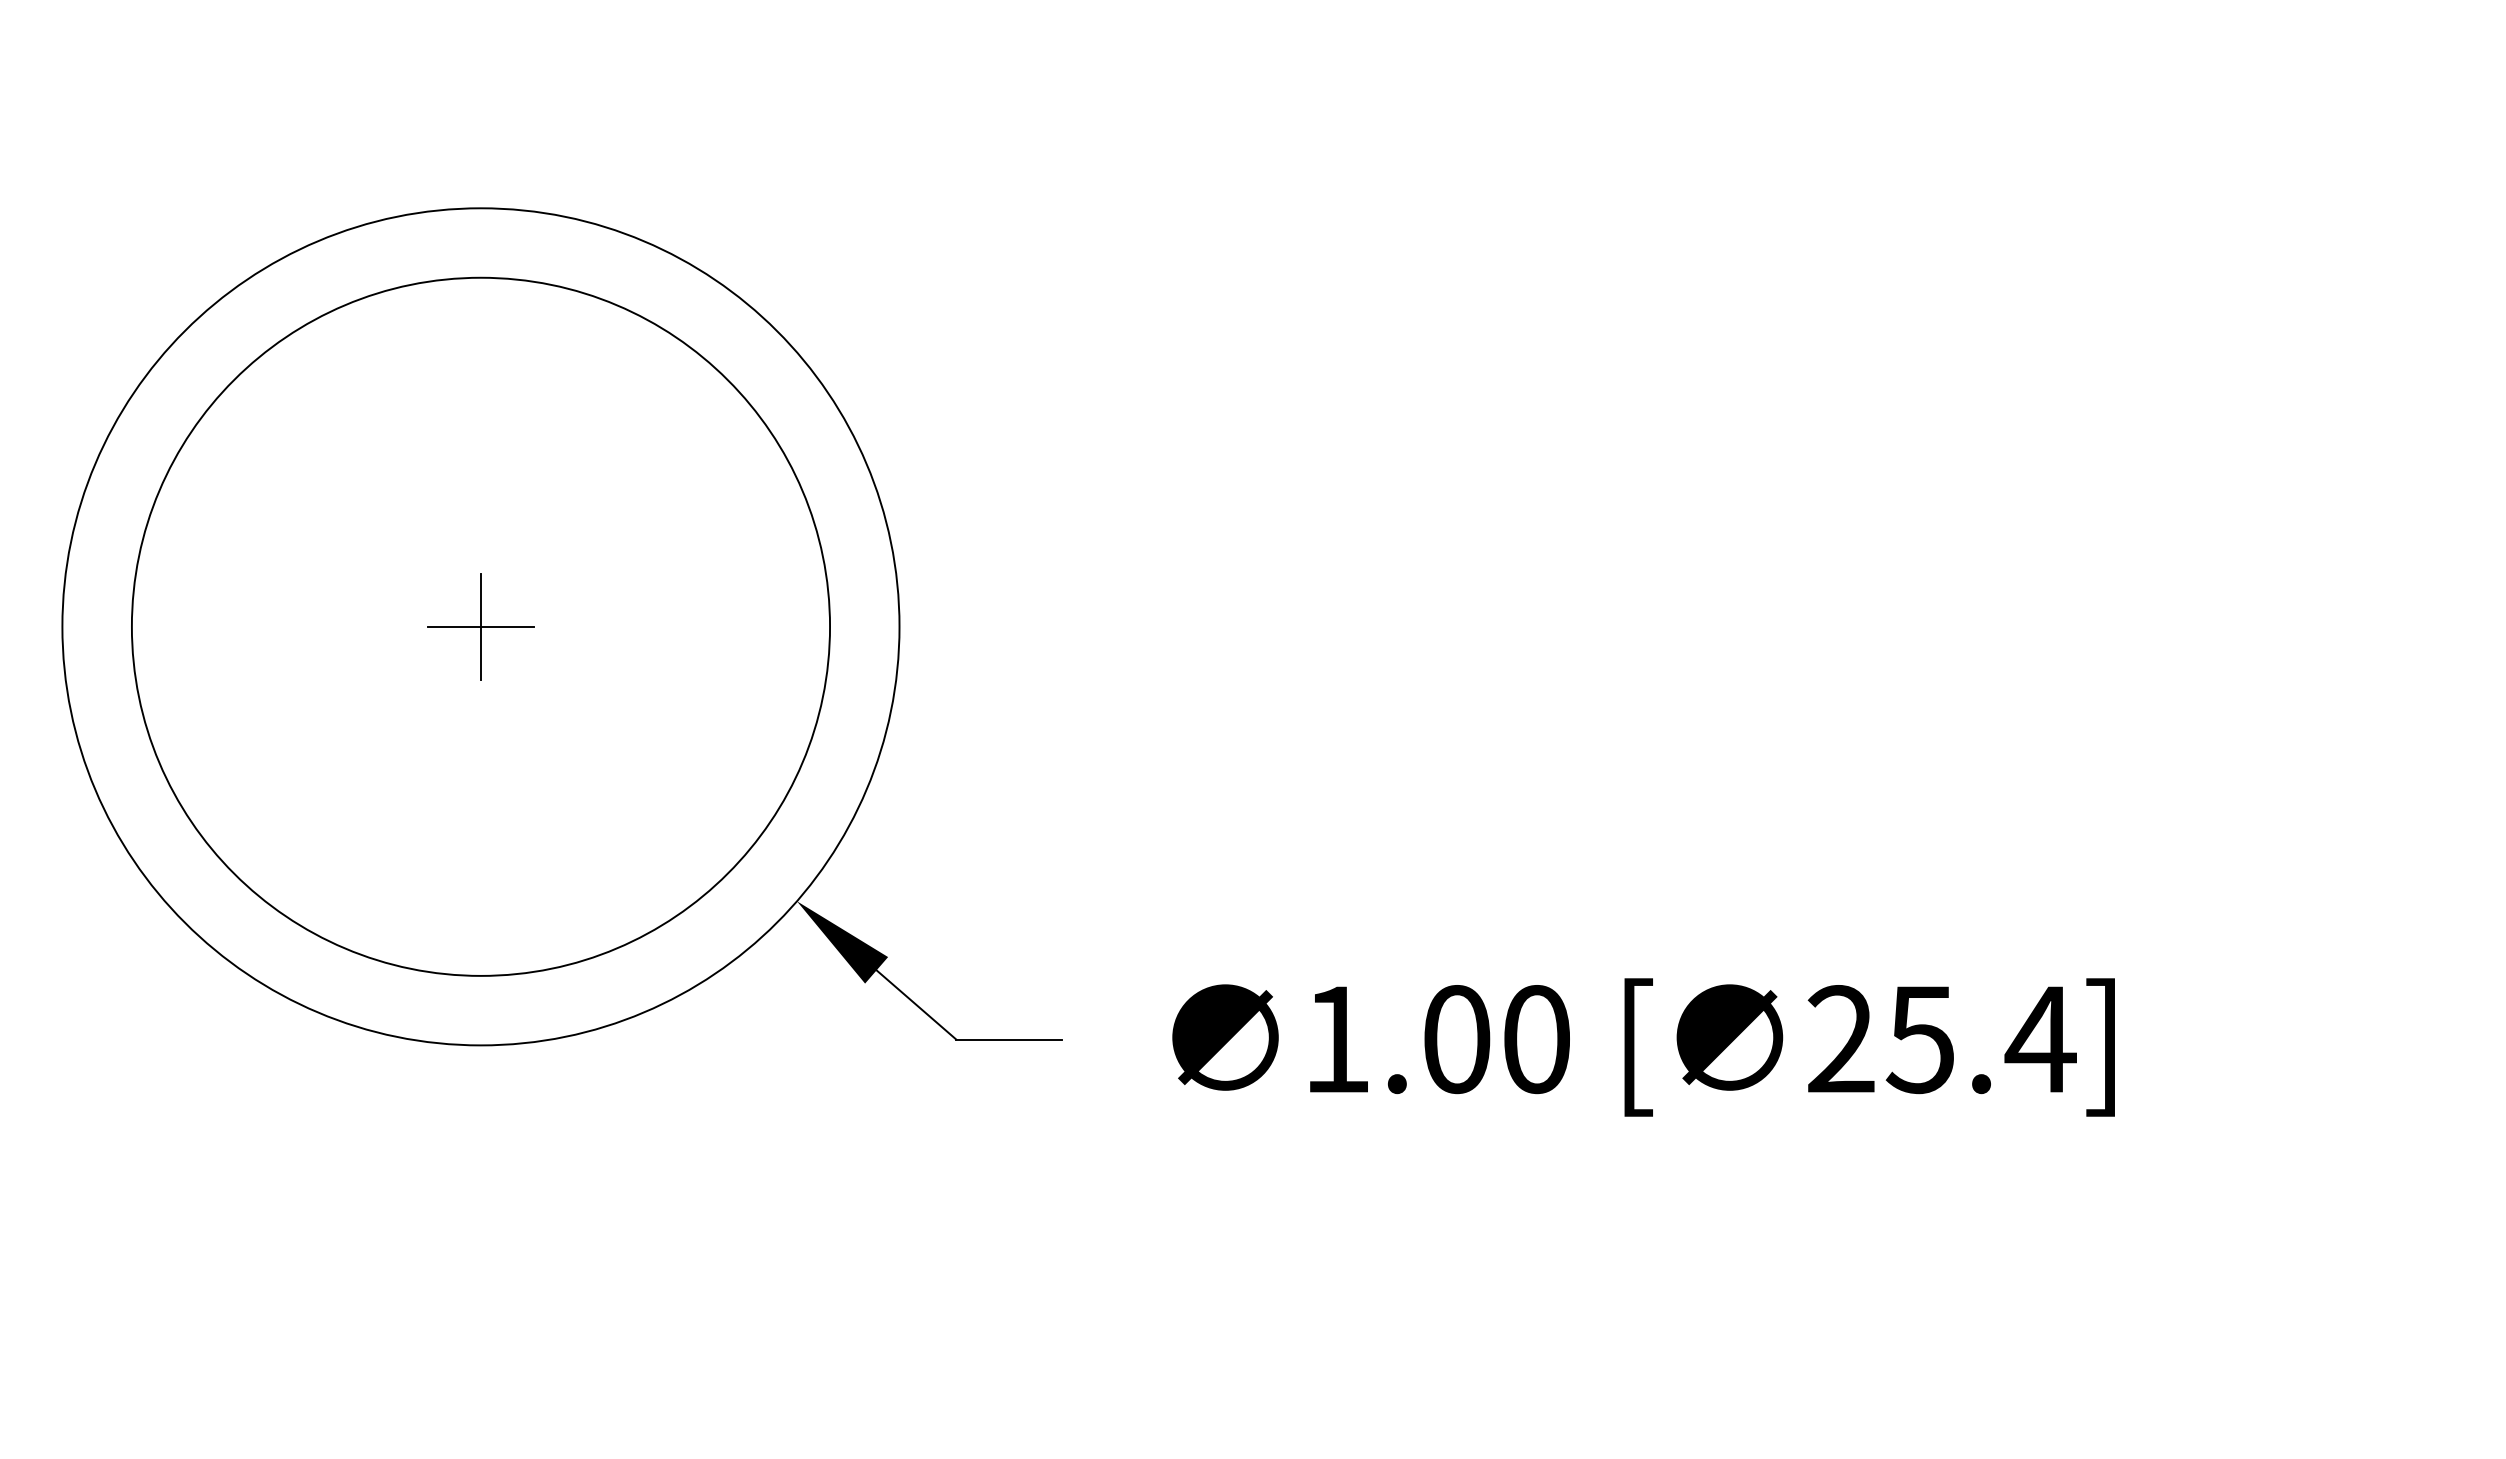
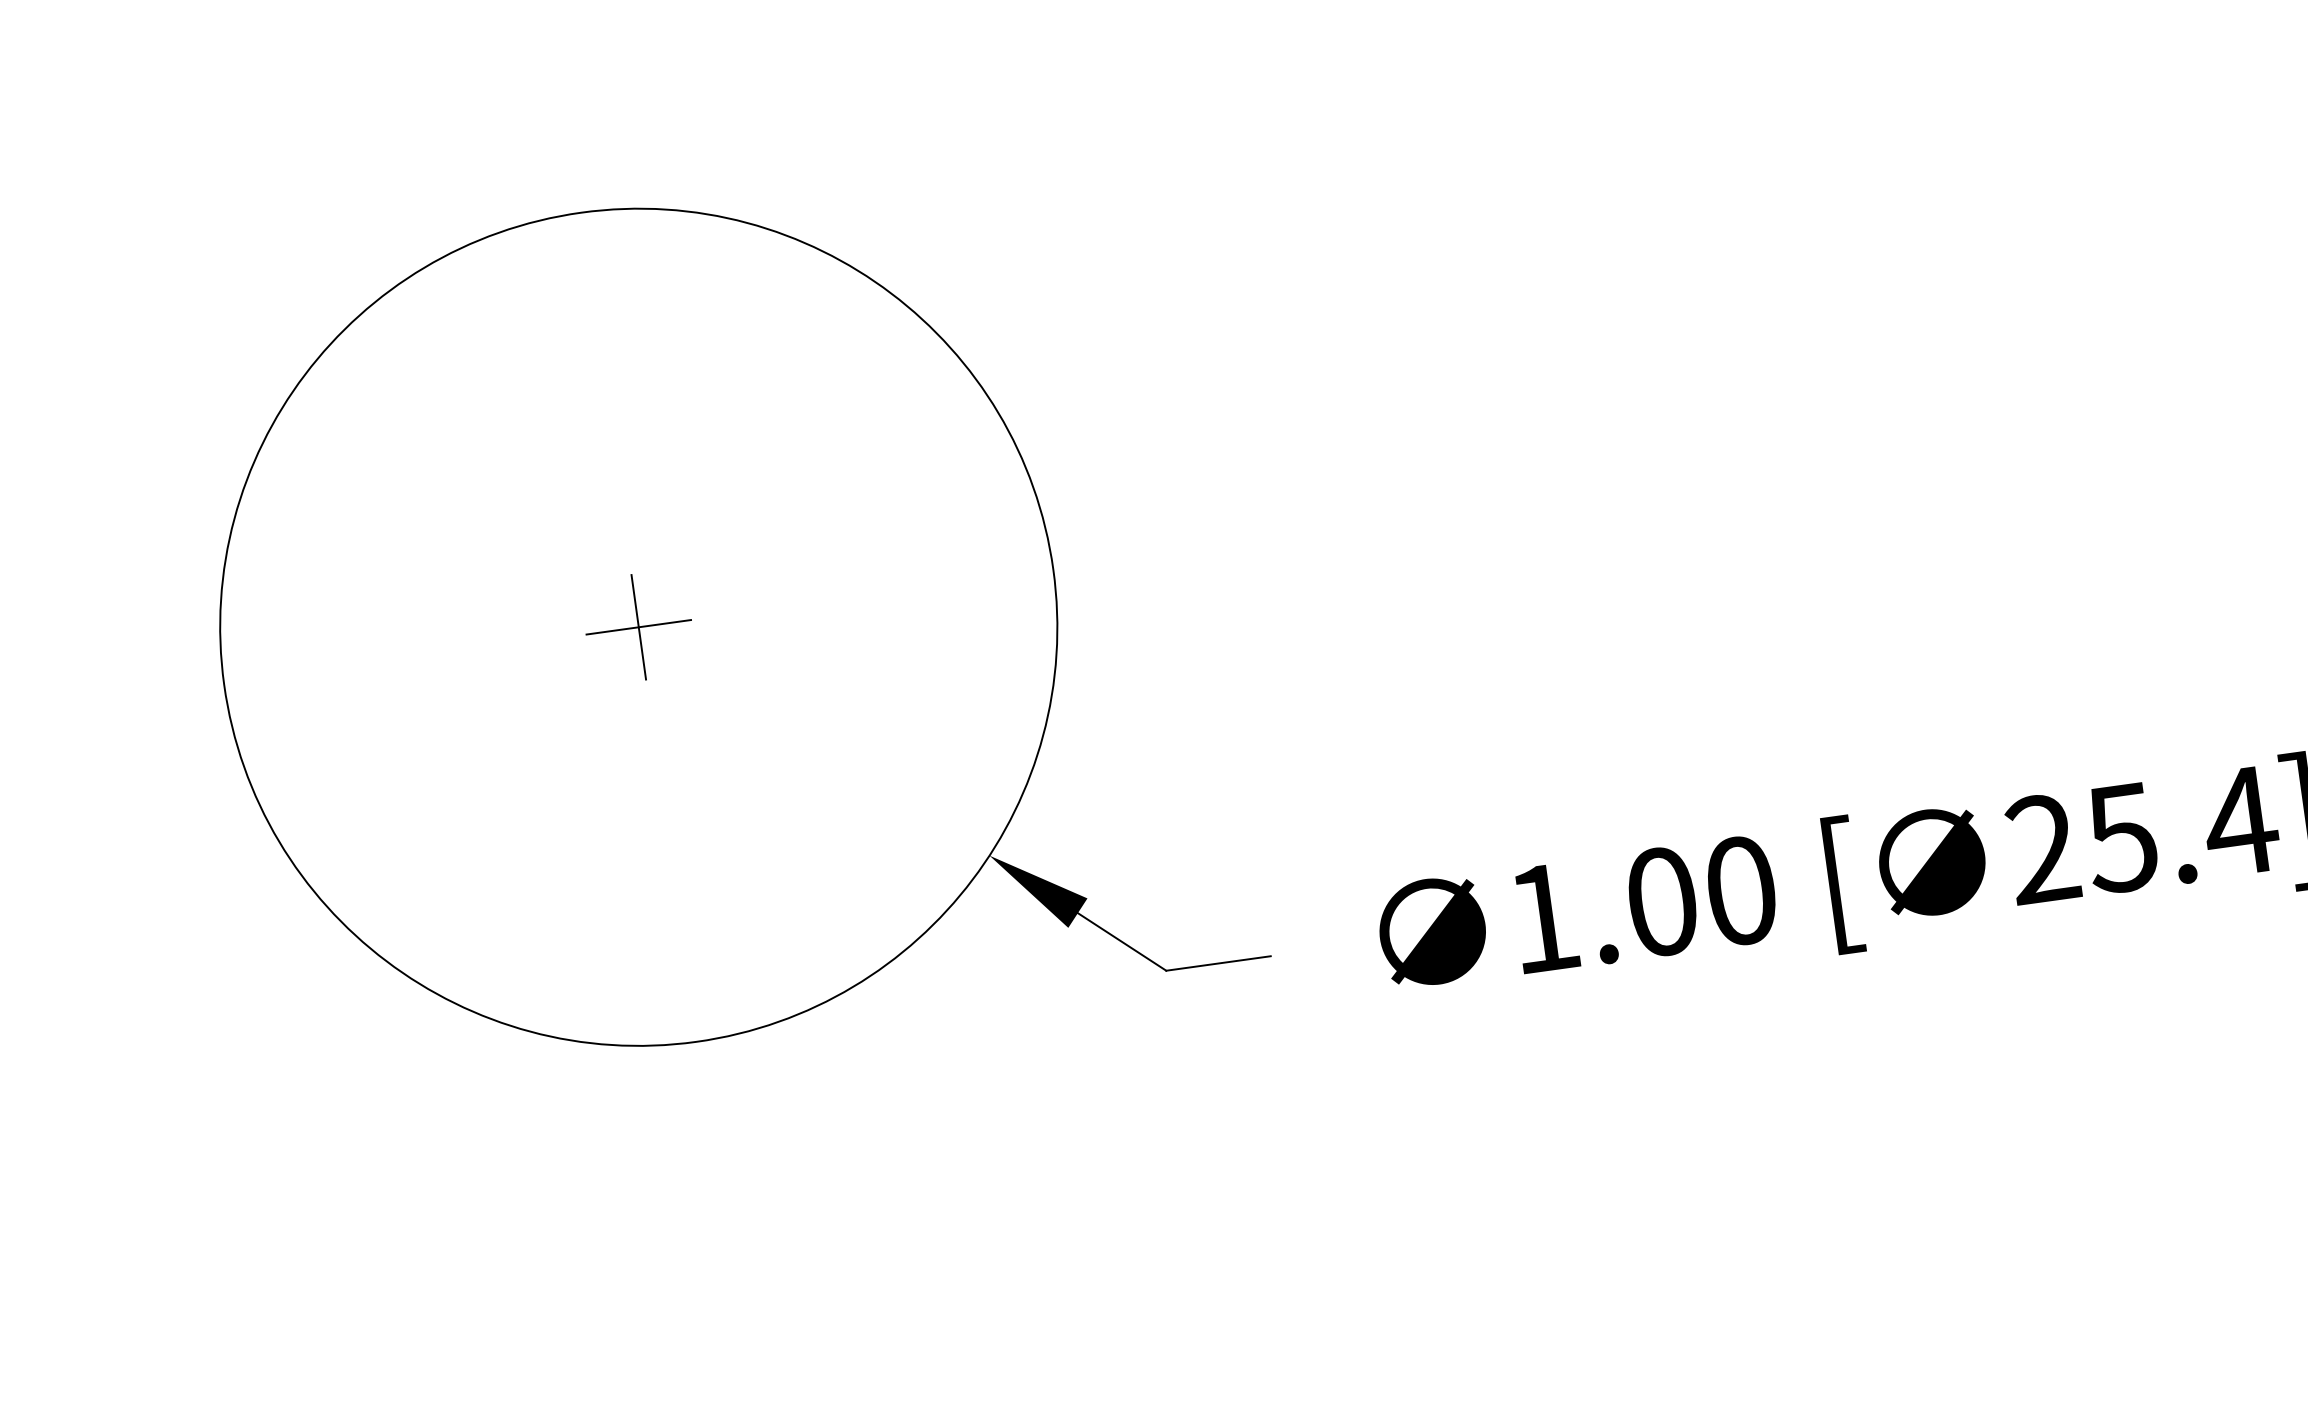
circle: (480, 626) -> (638, 627), removed

